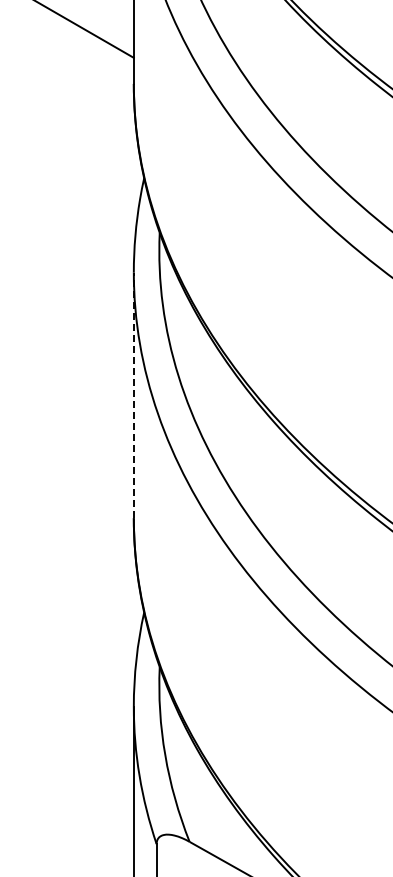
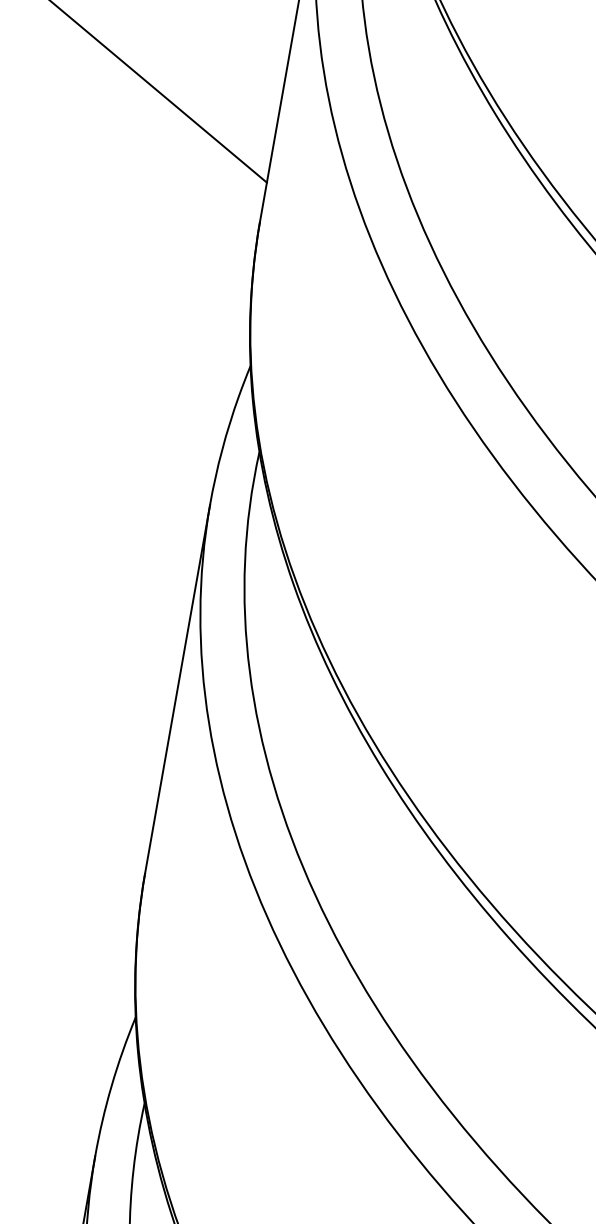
line: (133, 395) -> (177, 689), dashed -> solid

